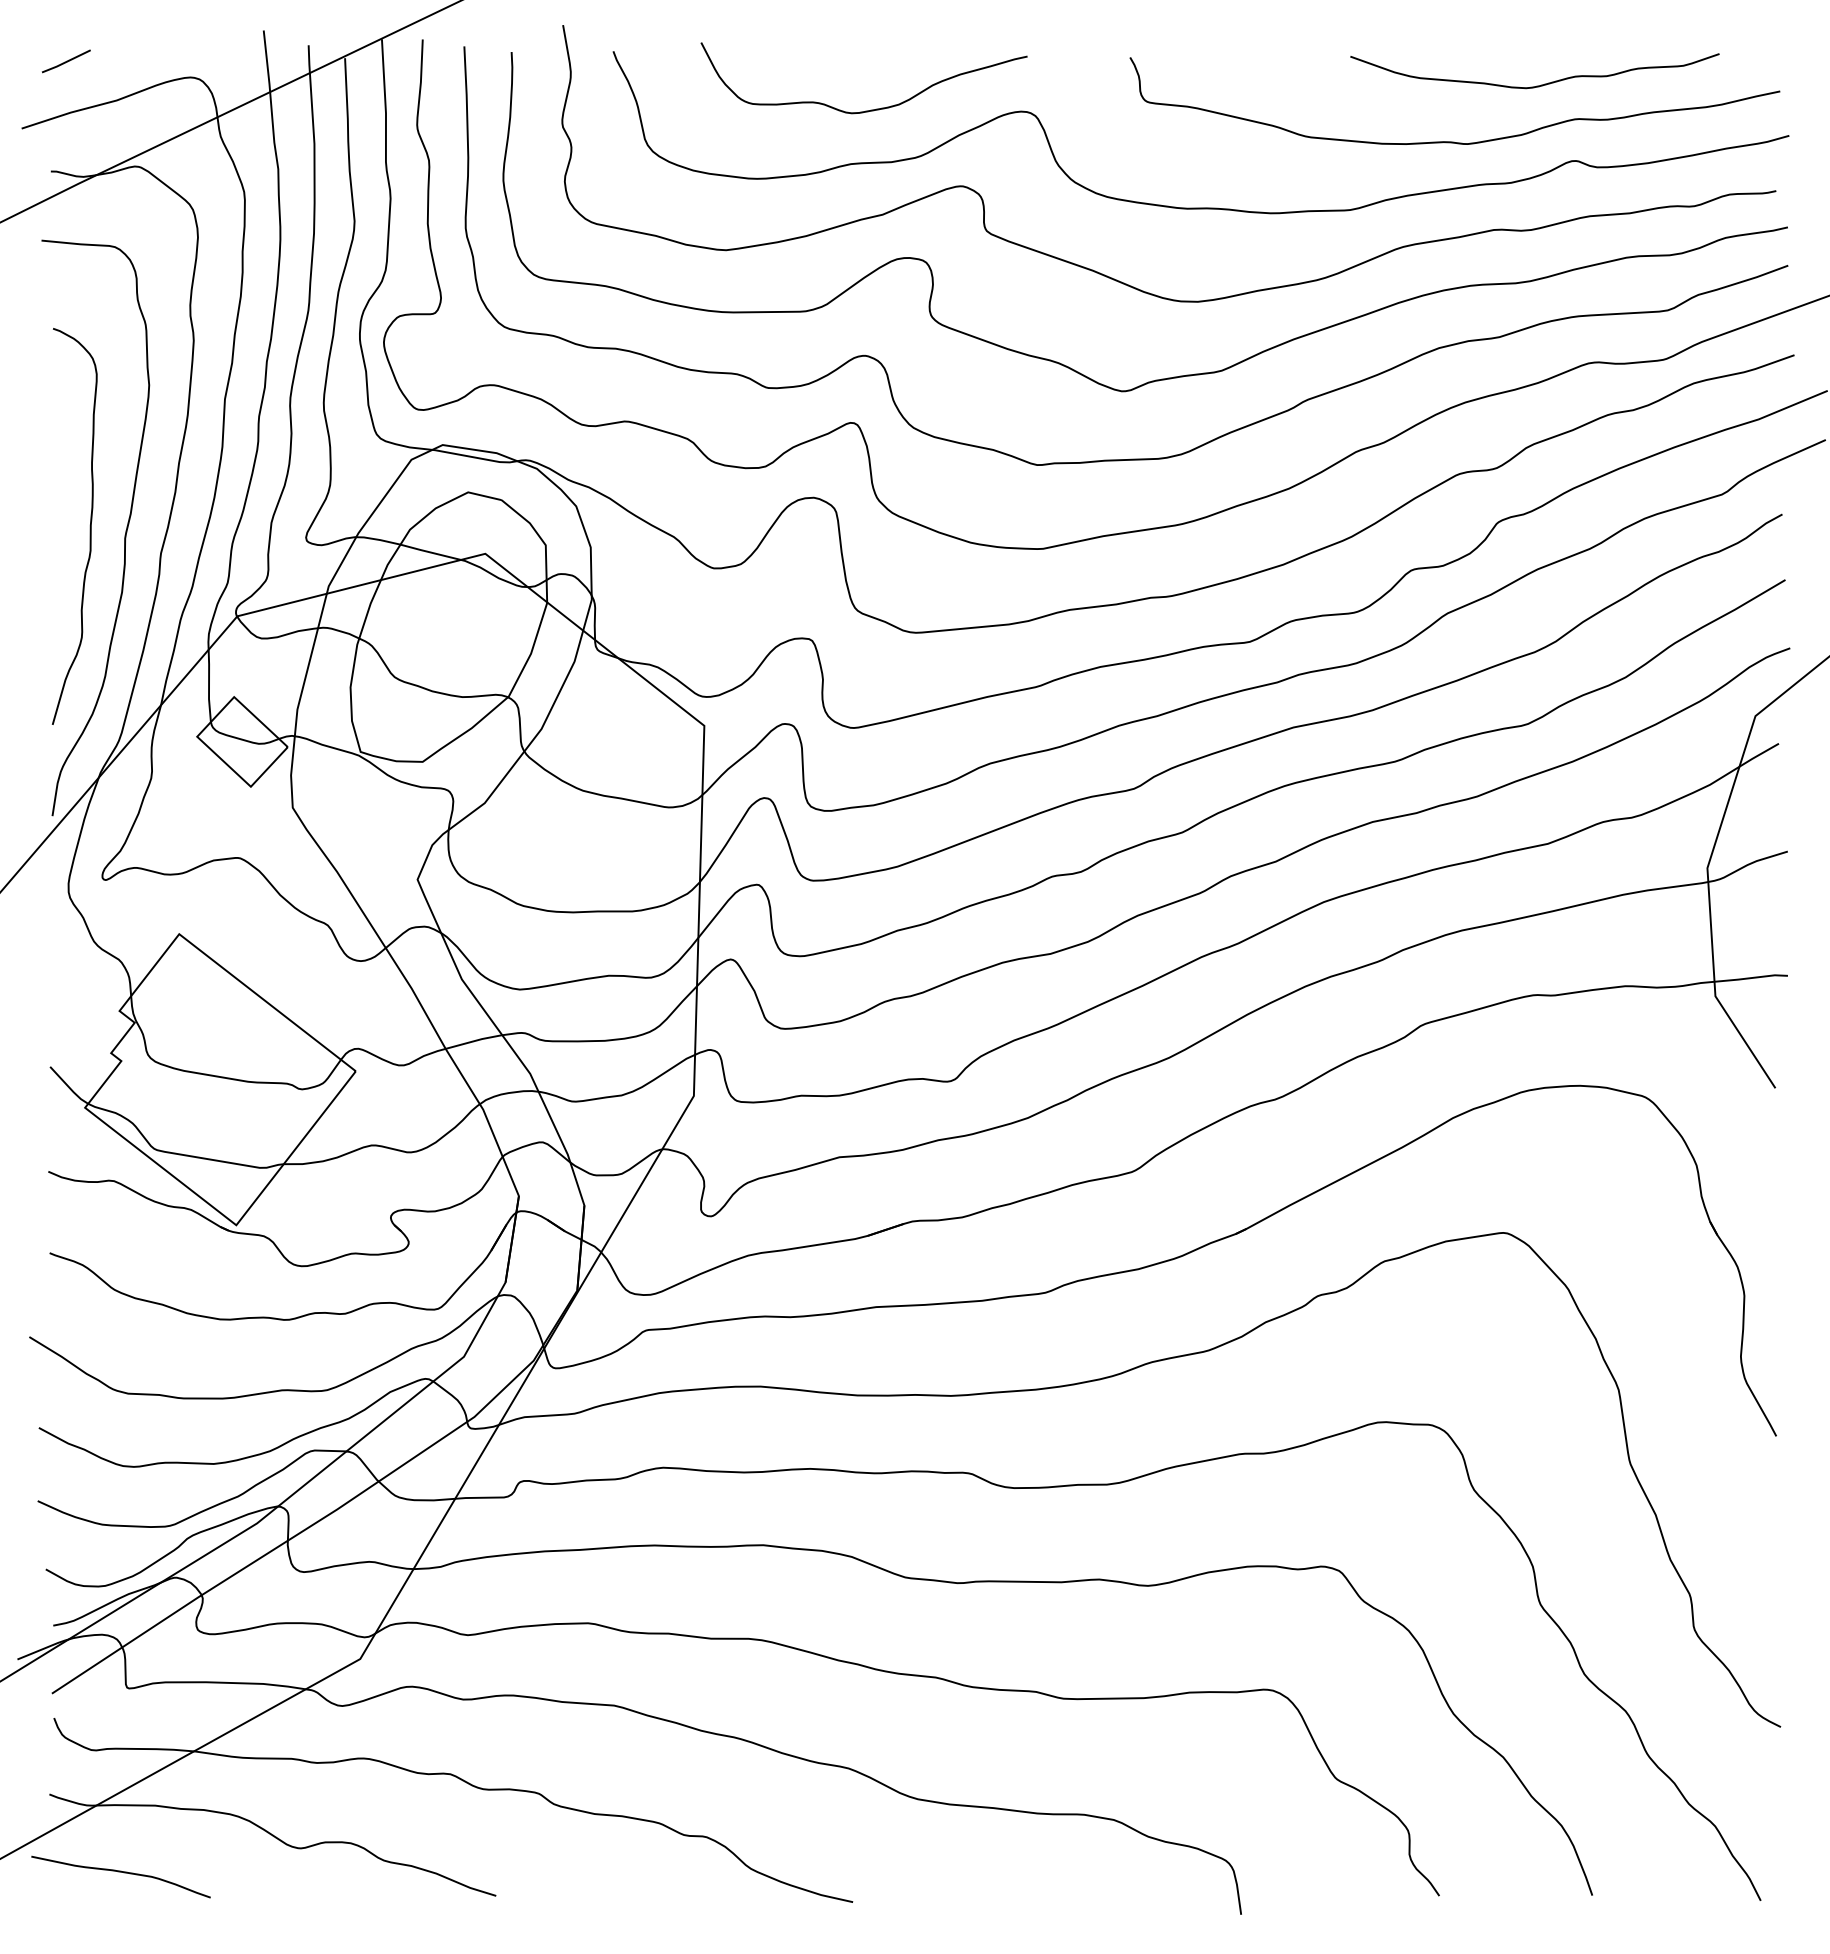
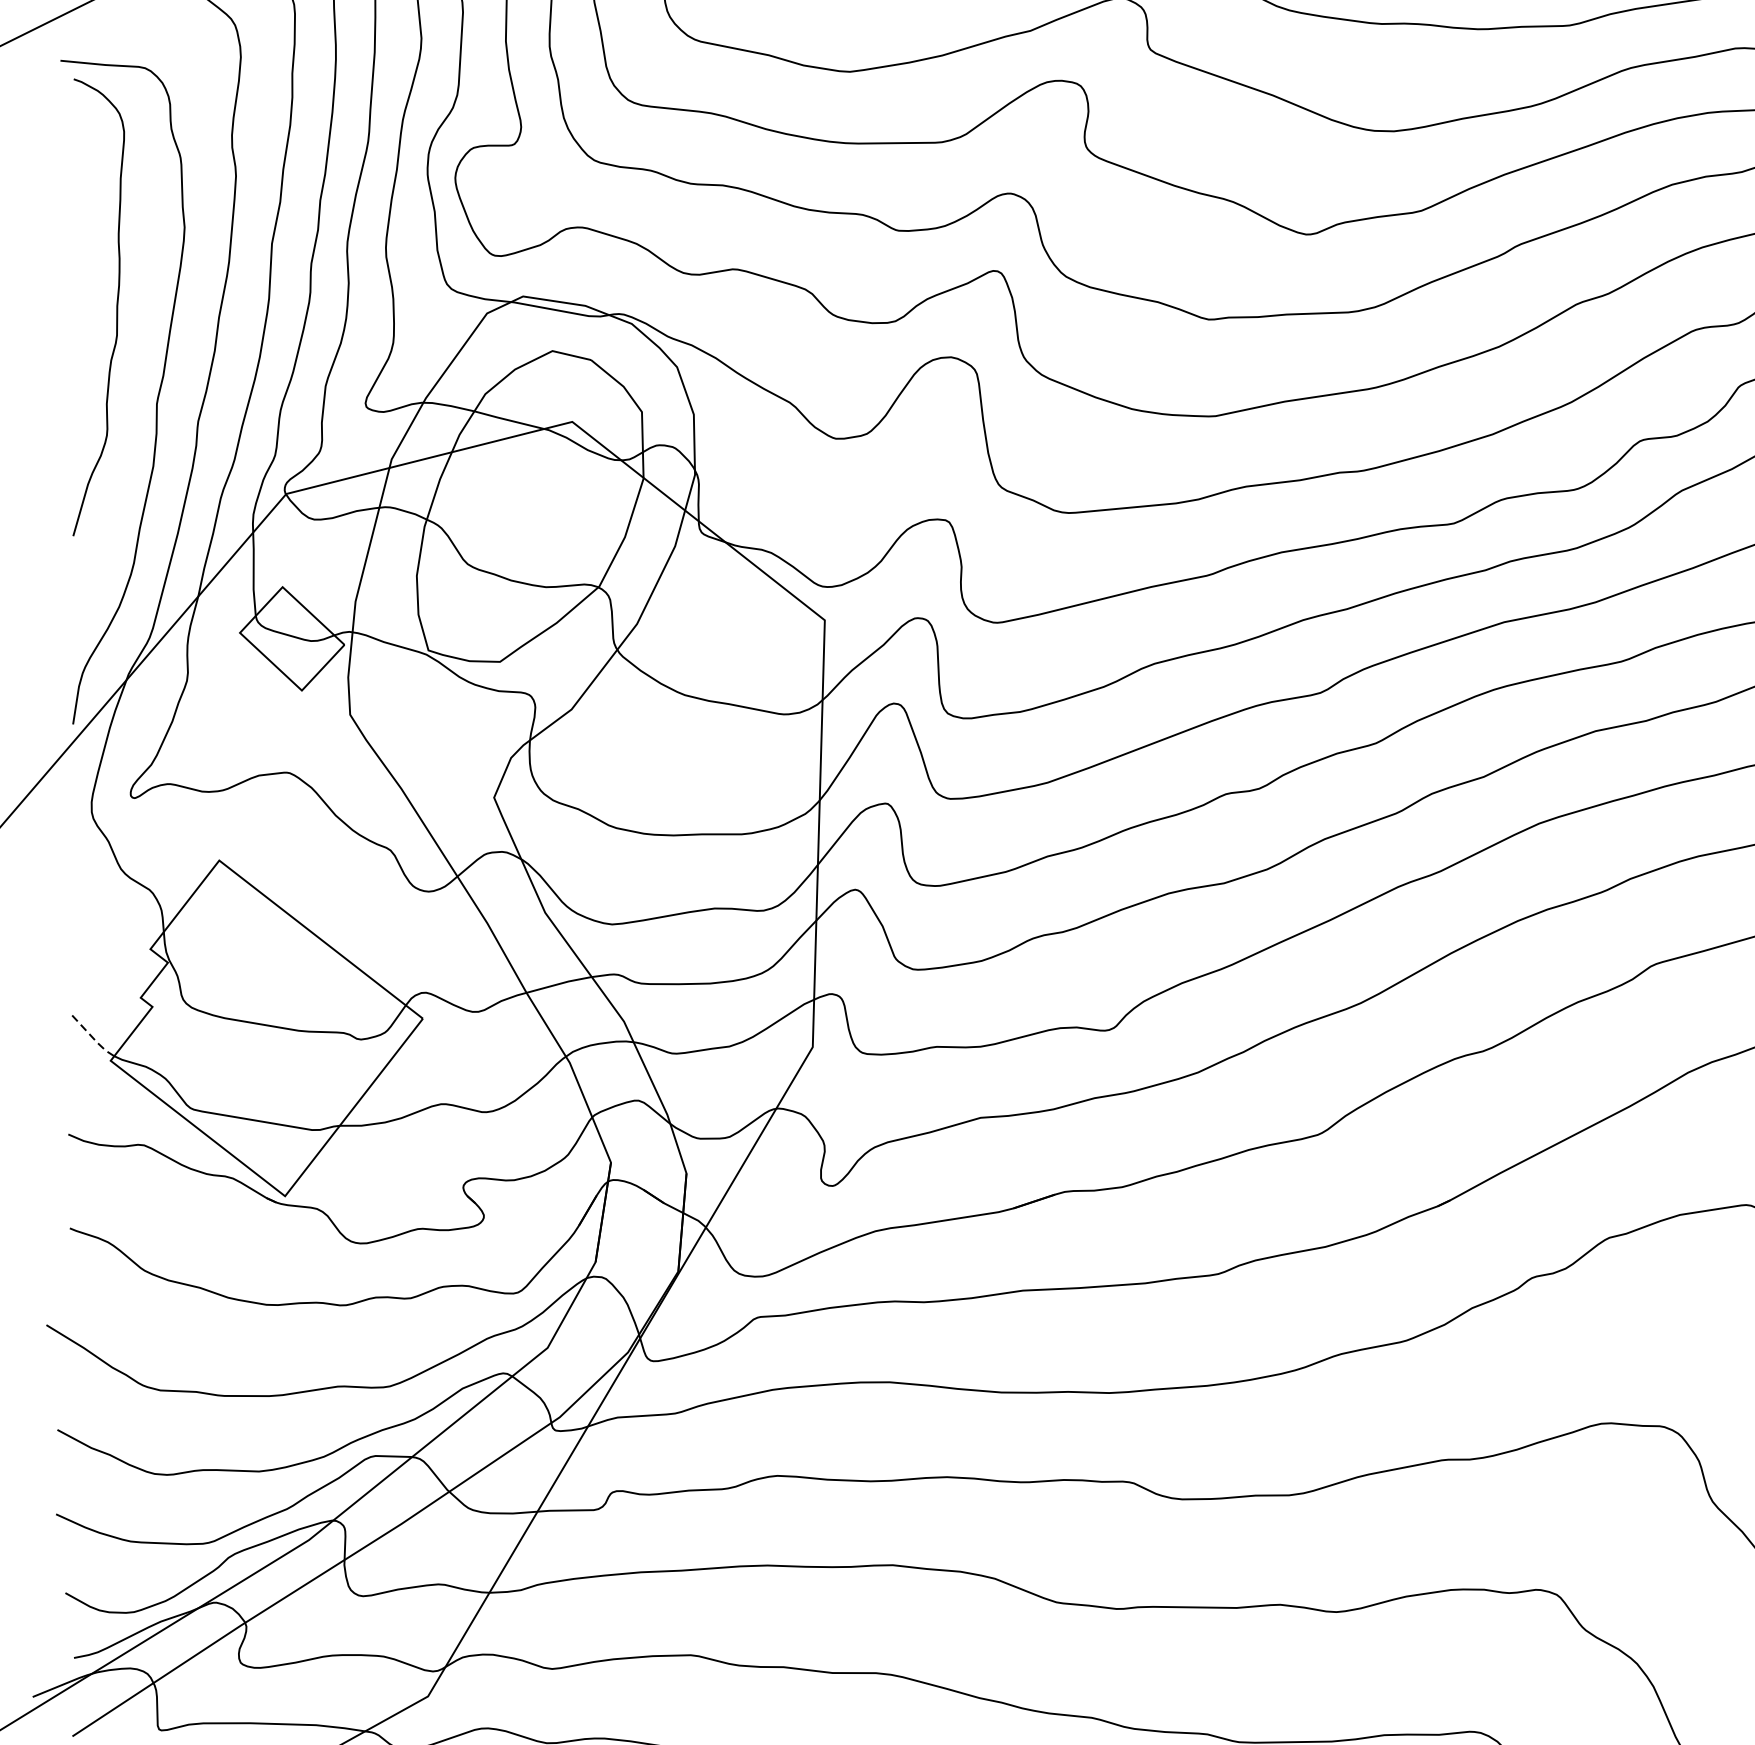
curve: (89, 526) -> (115, 307), moved
line: (68, 1087) -> (91, 1037), solid -> dashed

